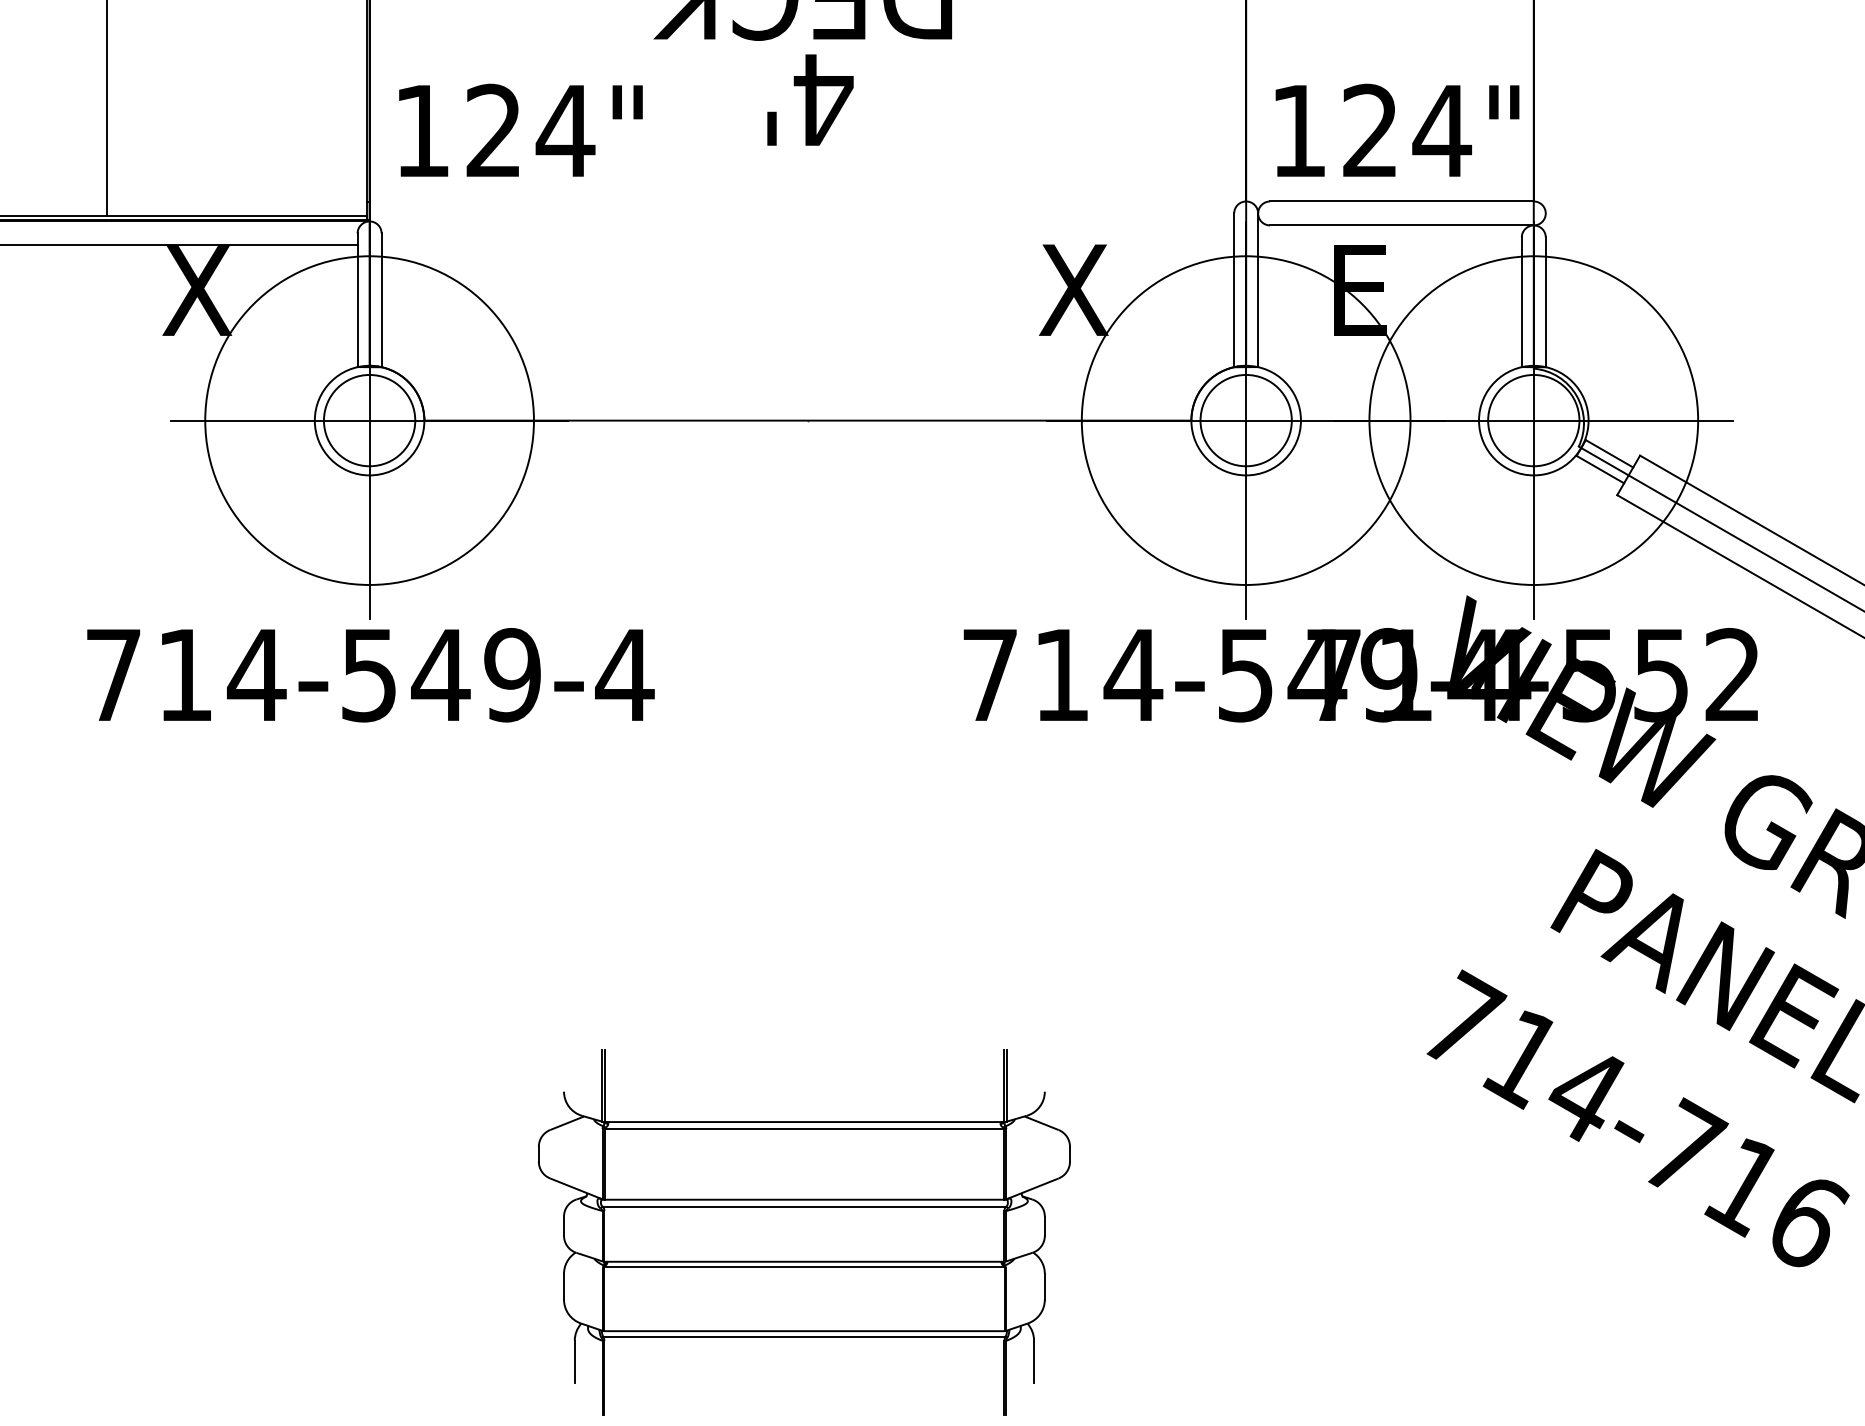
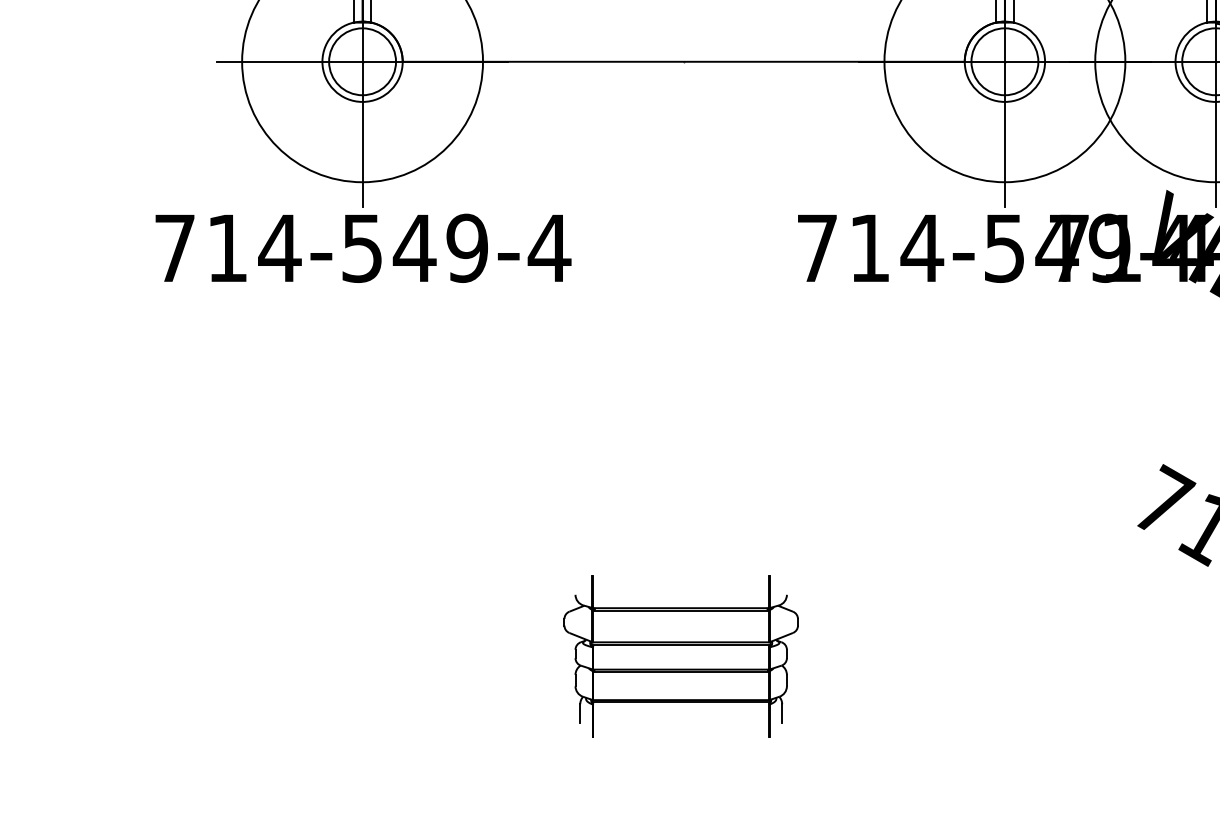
part: (804, 1232) -> (681, 656), size x0.6

